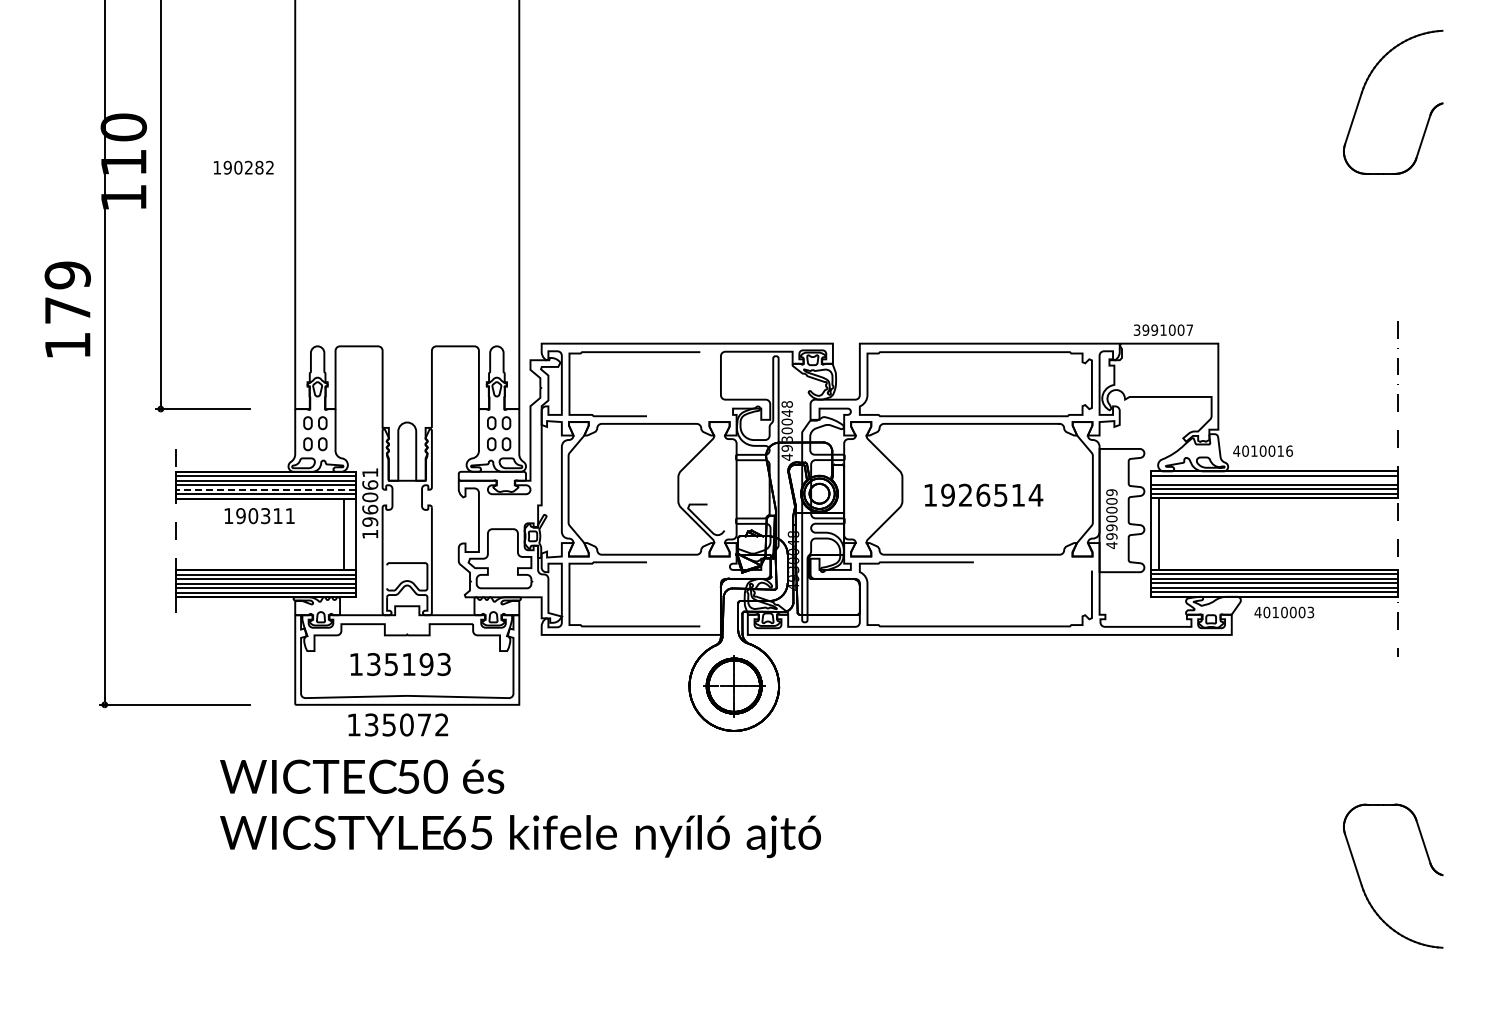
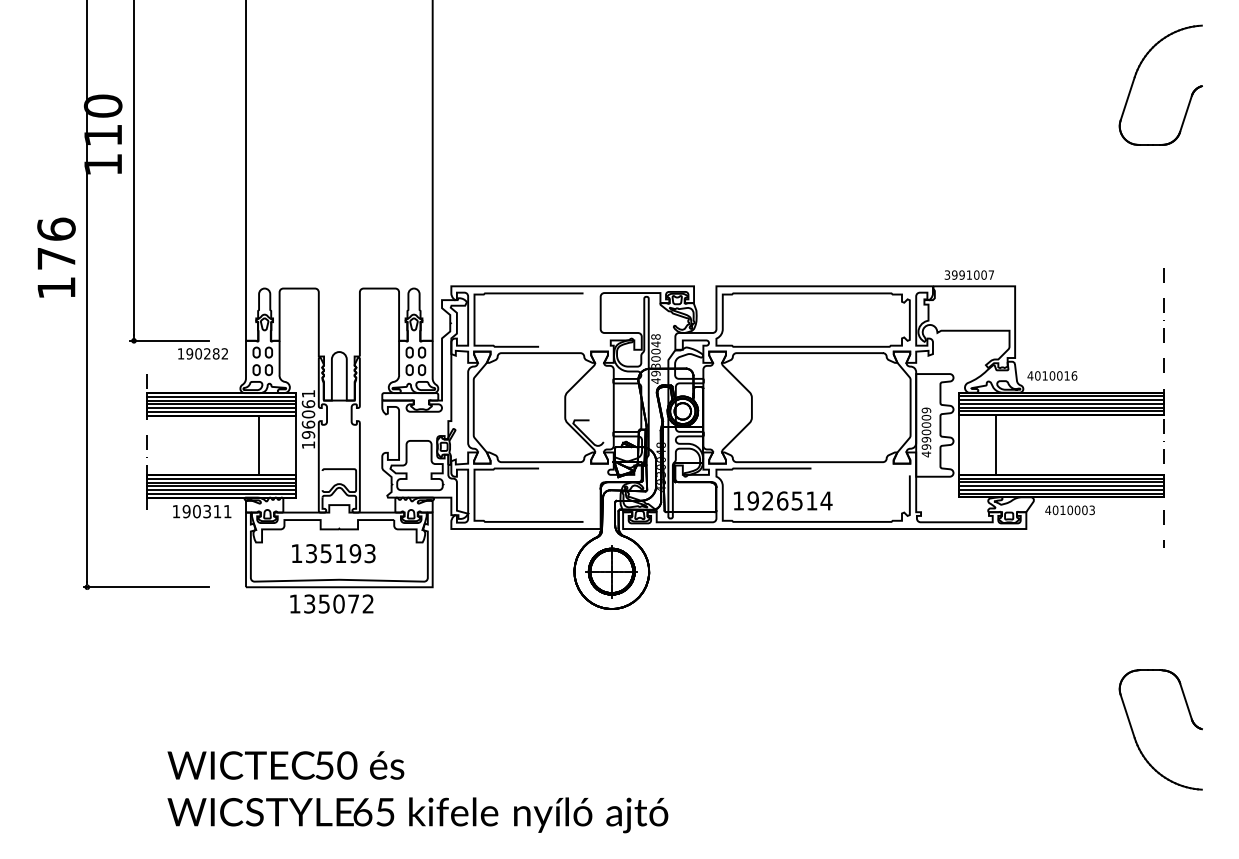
text: (243, 167) -> (202, 353), moved
text: (67, 275) -> (56, 229), 179 -> 176
line: (1274, 480) -> (1061, 400), added
line: (266, 489) -> (222, 407), dashed -> solid
text: (983, 494) -> (782, 500), moved
text: (259, 516) -> (202, 511), moved
line: (1158, 533) -> (996, 444), moved
line: (343, 534) -> (258, 445), moved
text: (520, 808) -> (417, 791), moved

